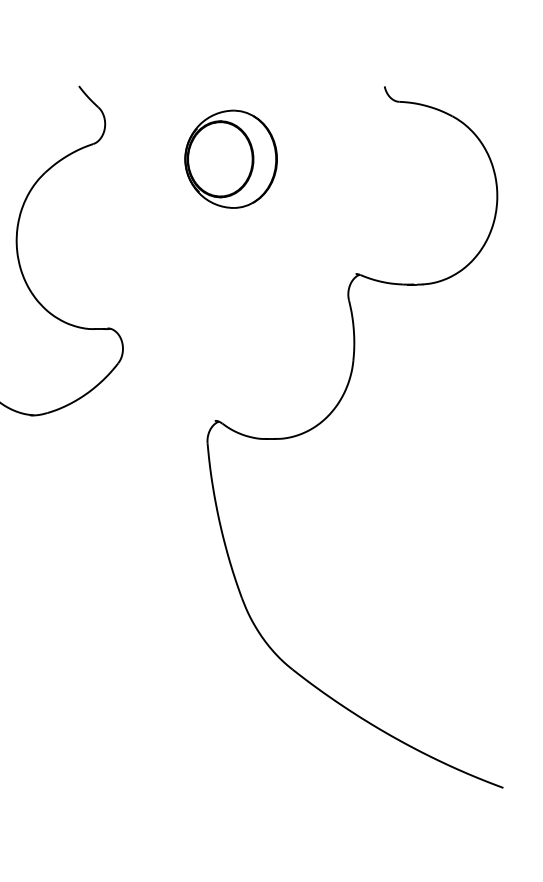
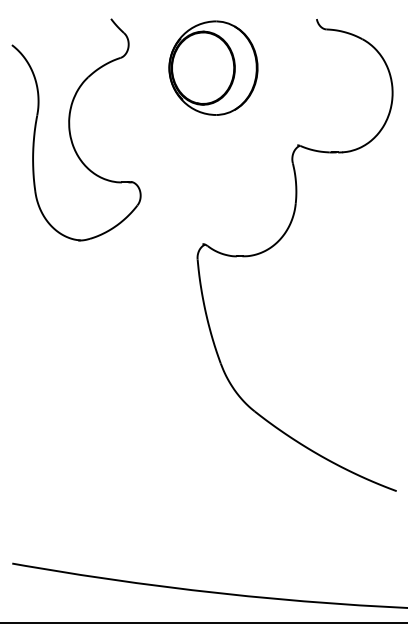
part: (231, 158) -> (213, 67), size x1.43

